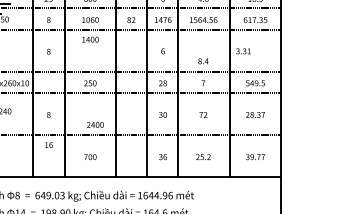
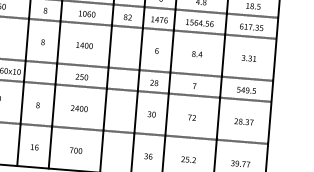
text: (90, 39) -> (84, 45), moved
text: (243, 51) -> (249, 58), moved
text: (203, 61) -> (197, 54), moved
text: (95, 124) -> (79, 108), moved
text: (48, 145) -> (34, 147), moved

